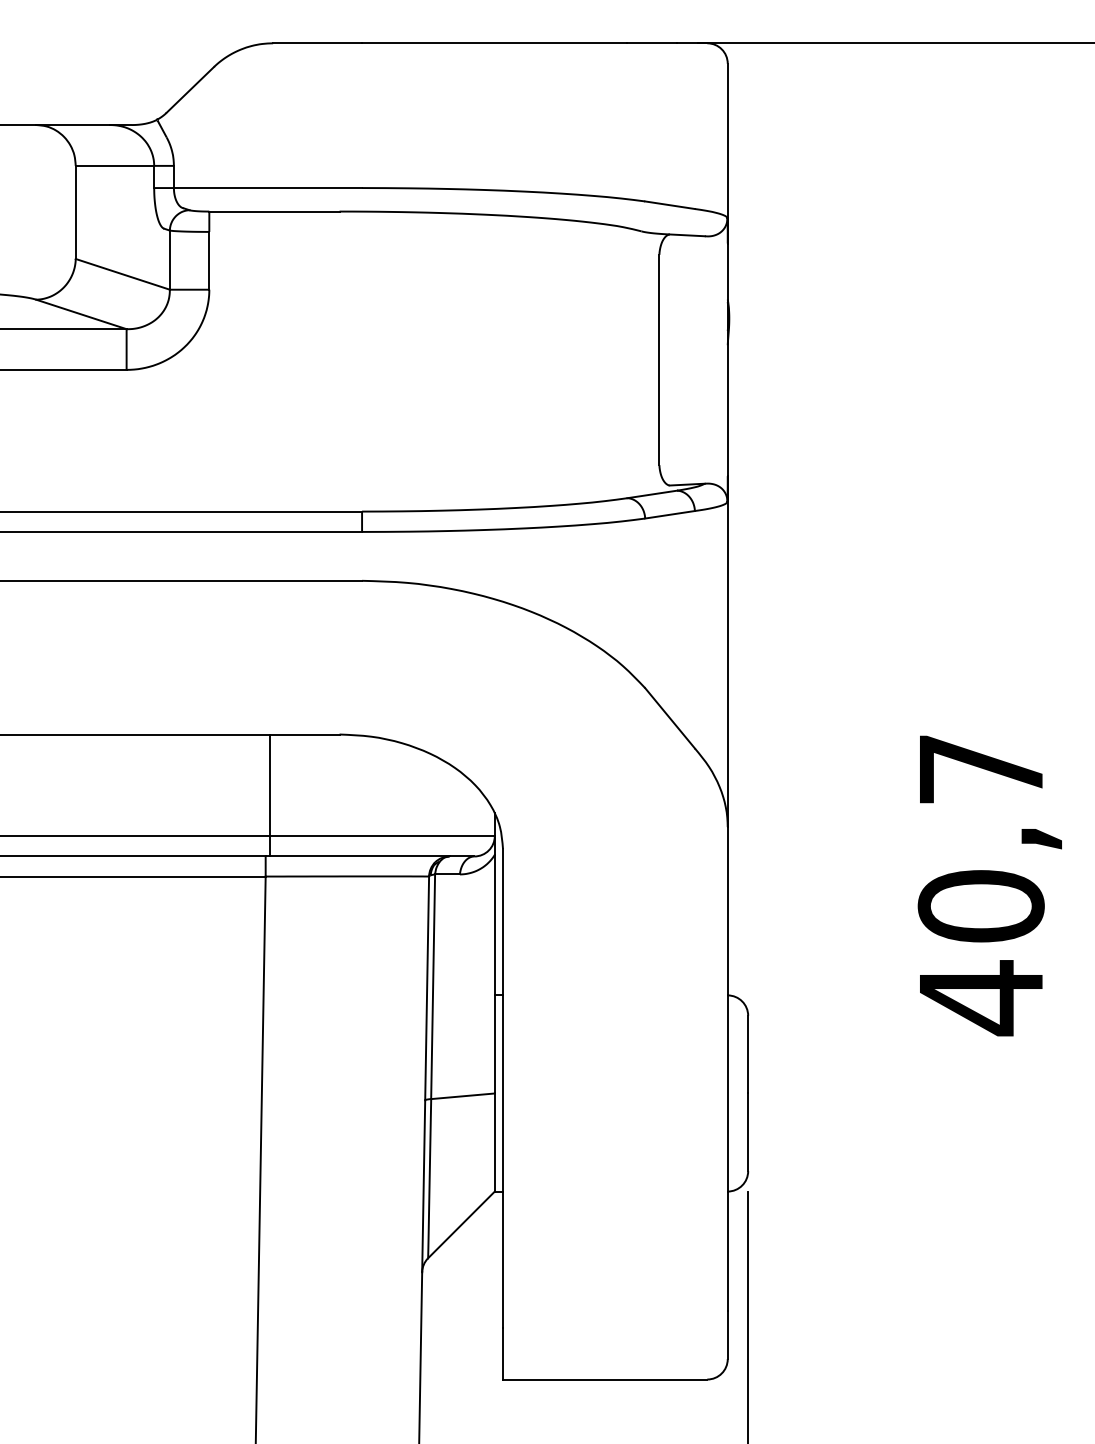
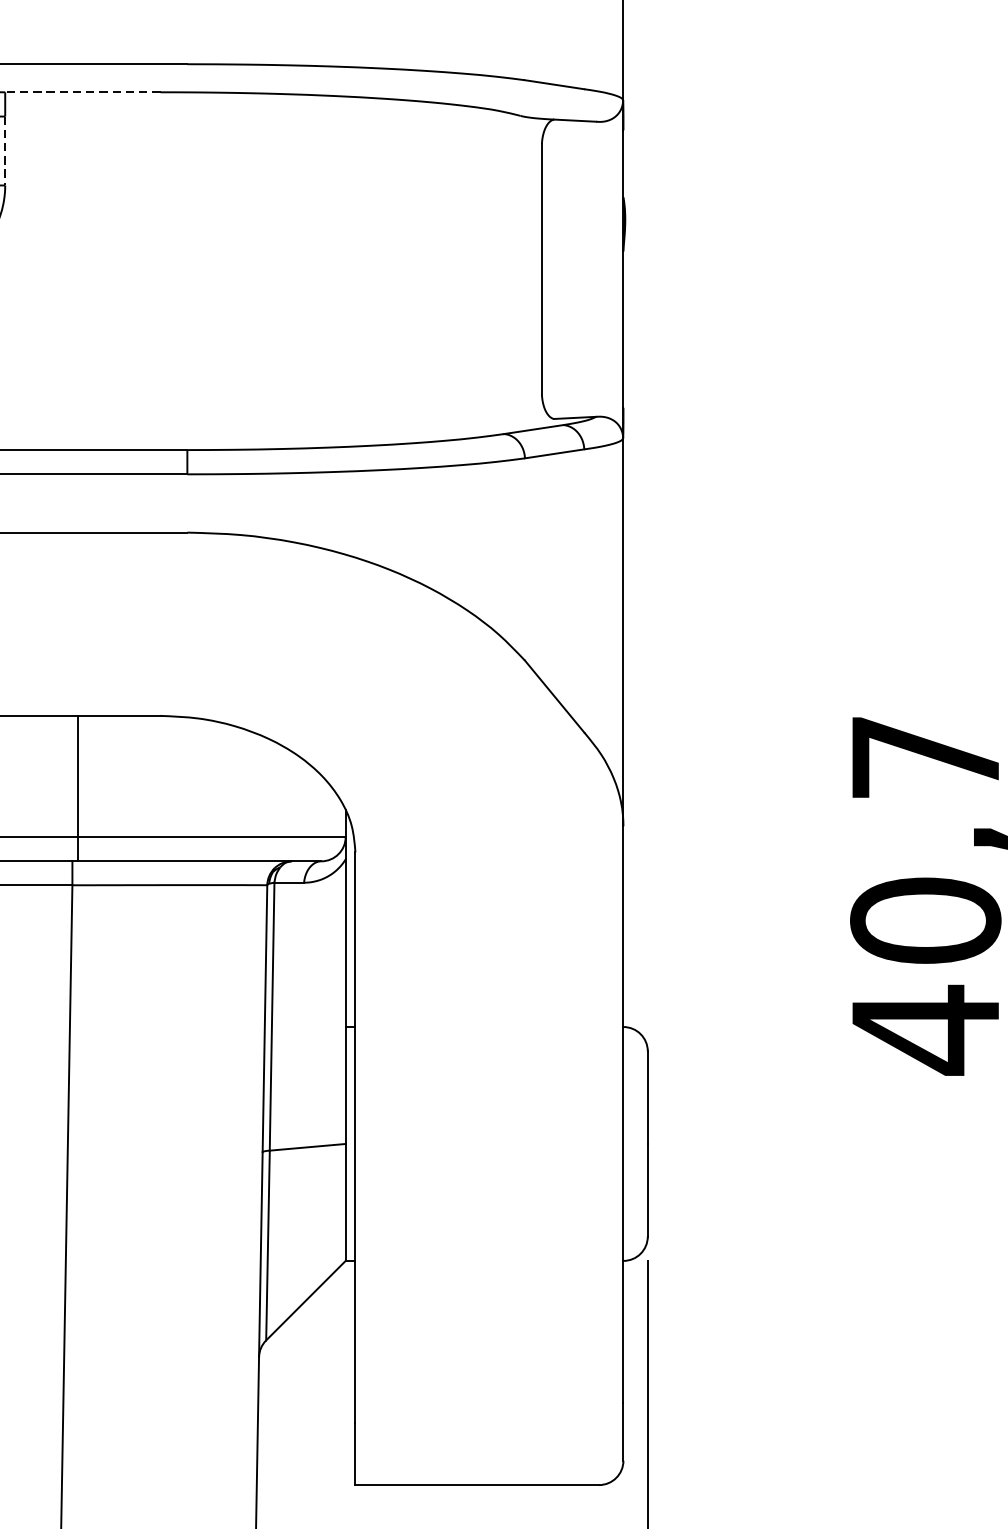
line: (273, 211) -> (81, 92), solid -> dashed
line: (209, 260) -> (5, 150), solid -> dashed

